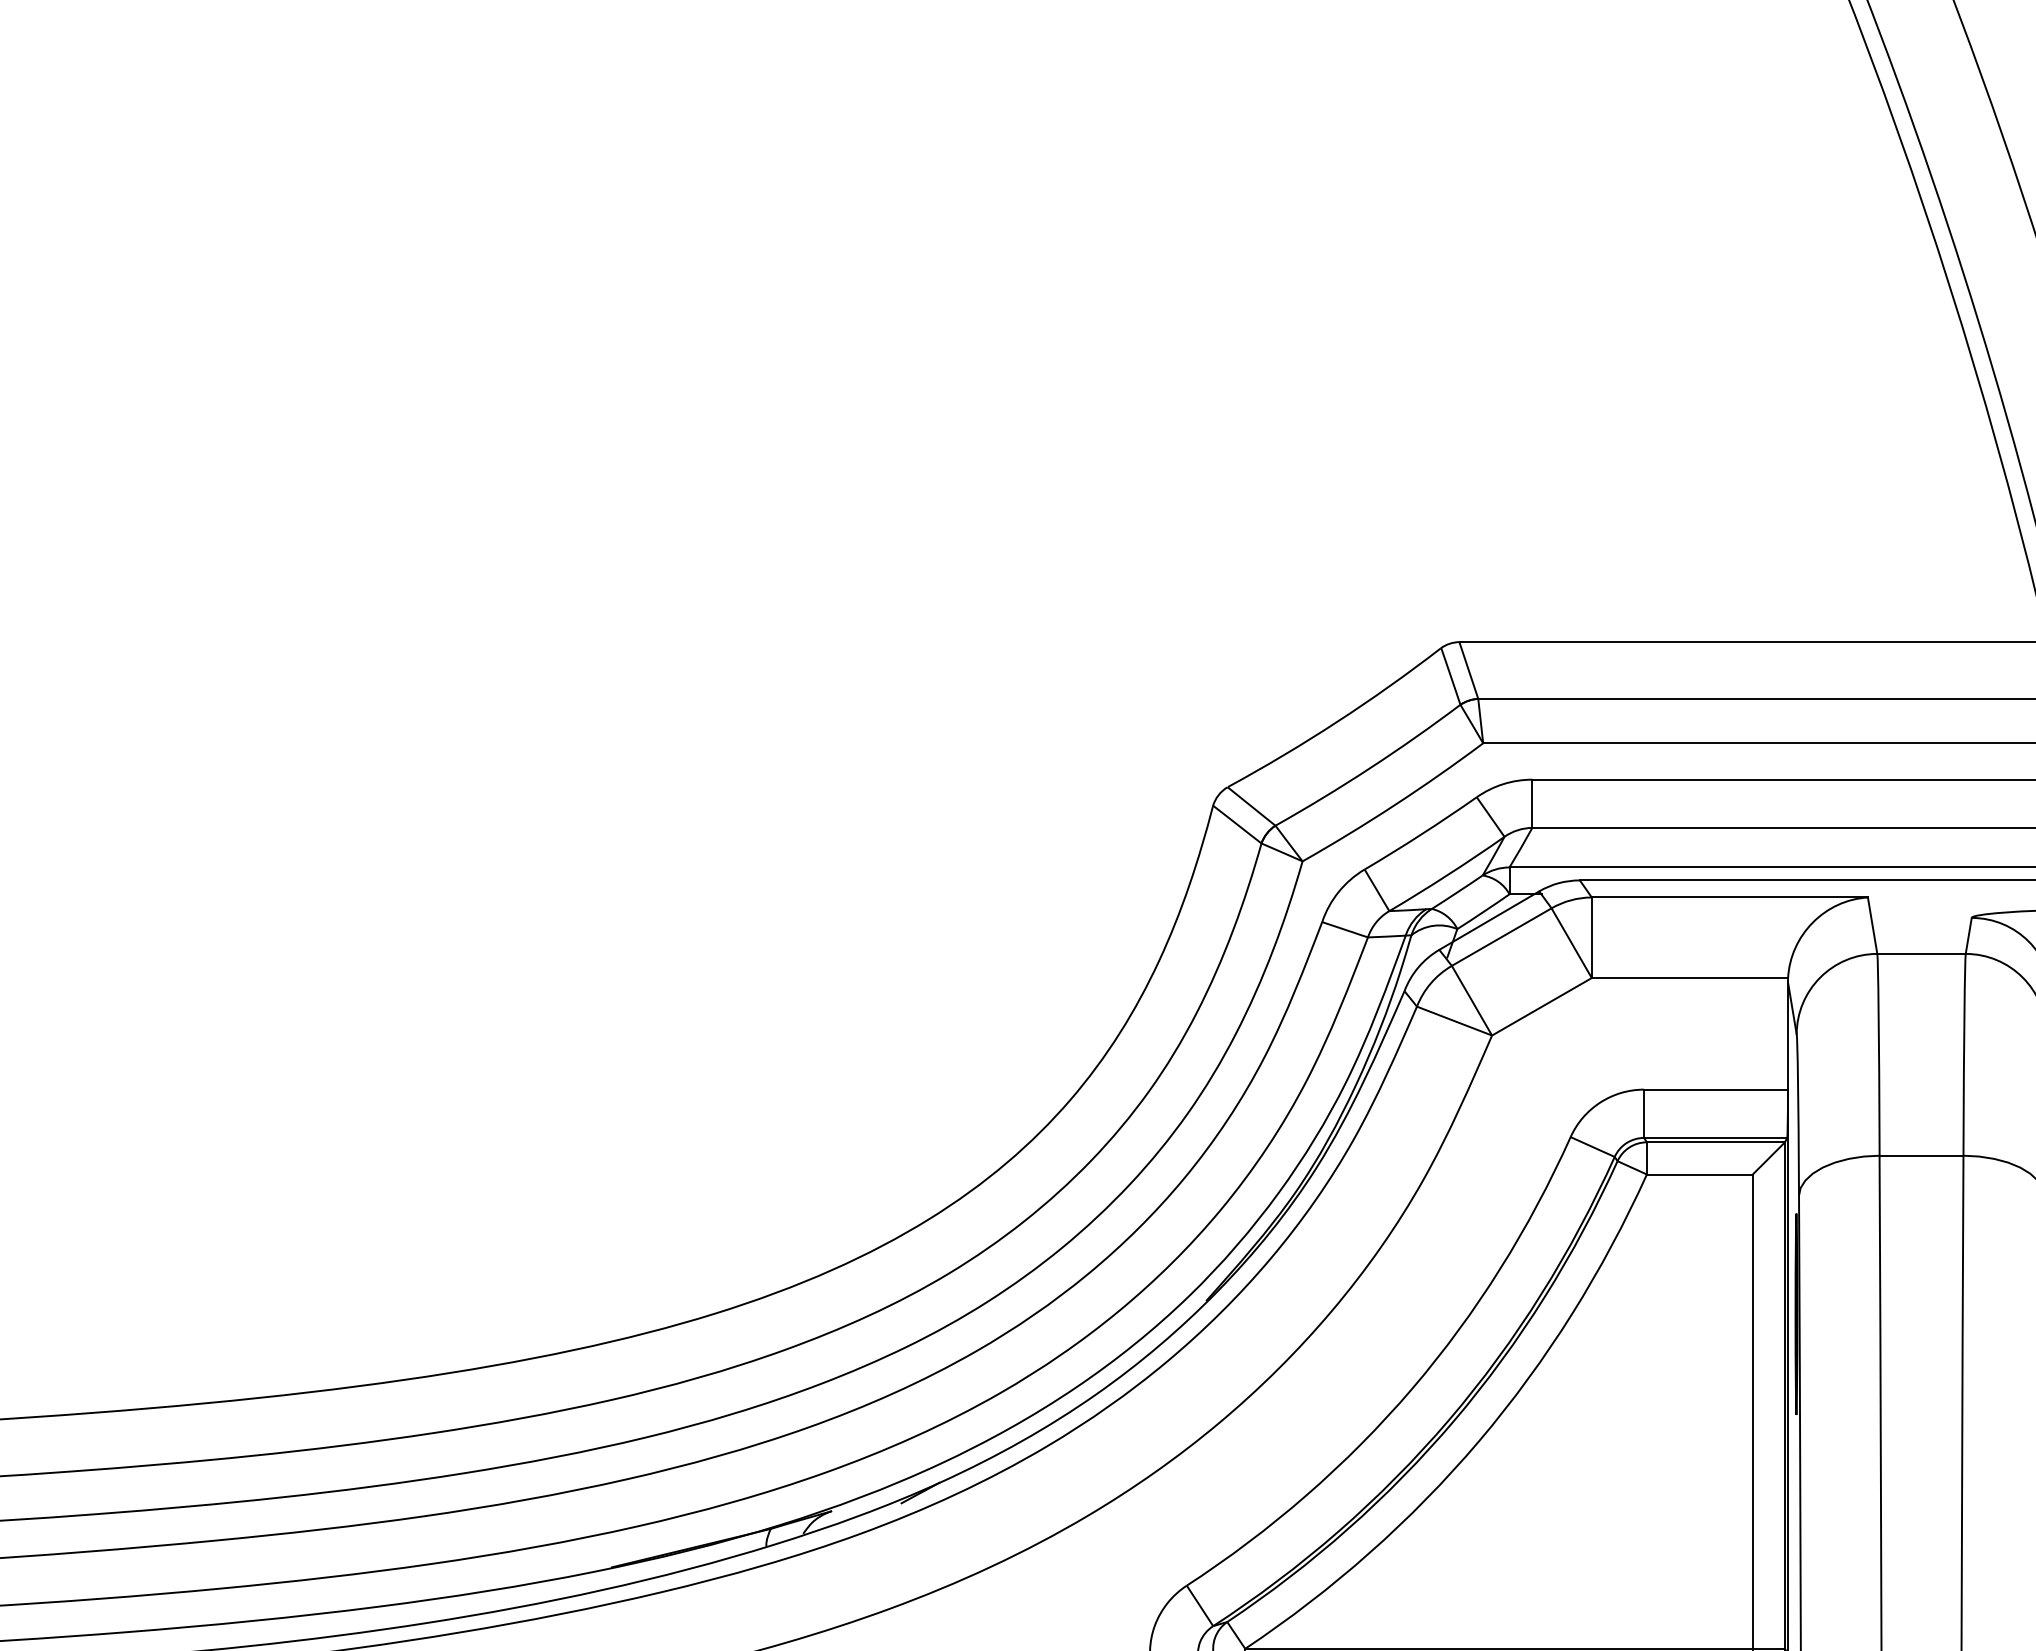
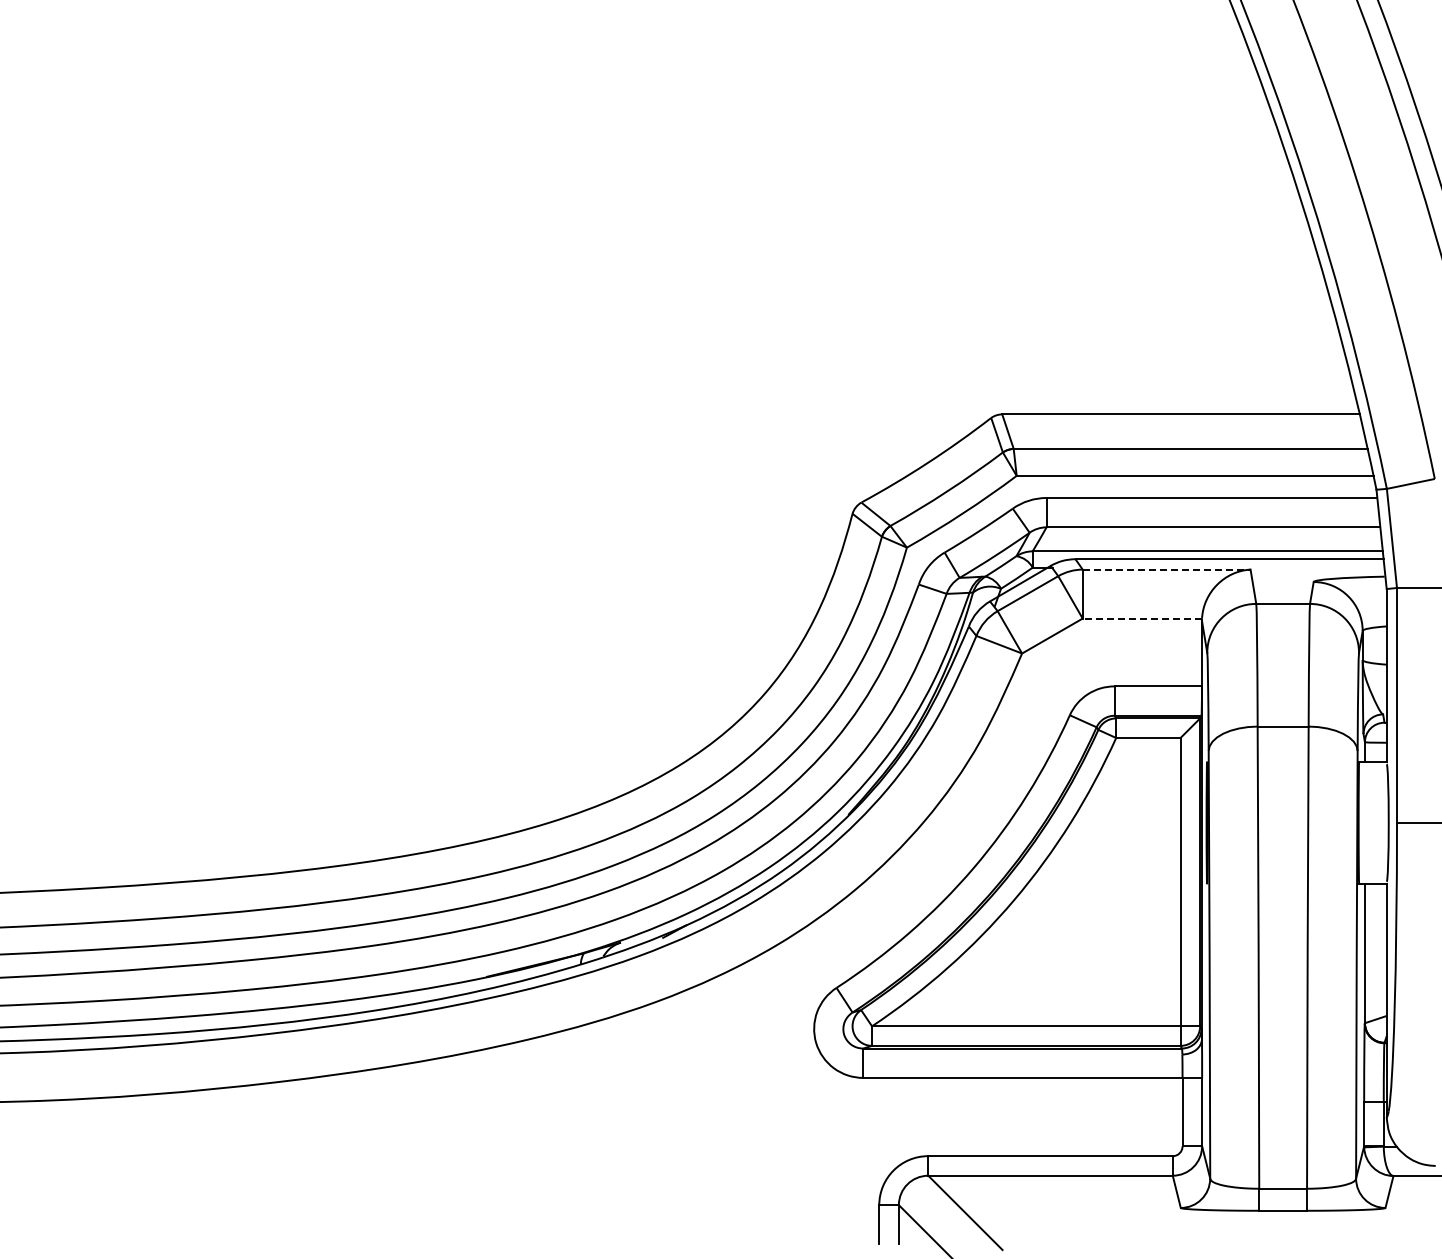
line: (1729, 897) -> (1166, 569), solid -> dashed
line: (1690, 977) -> (1142, 618), solid -> dashed

